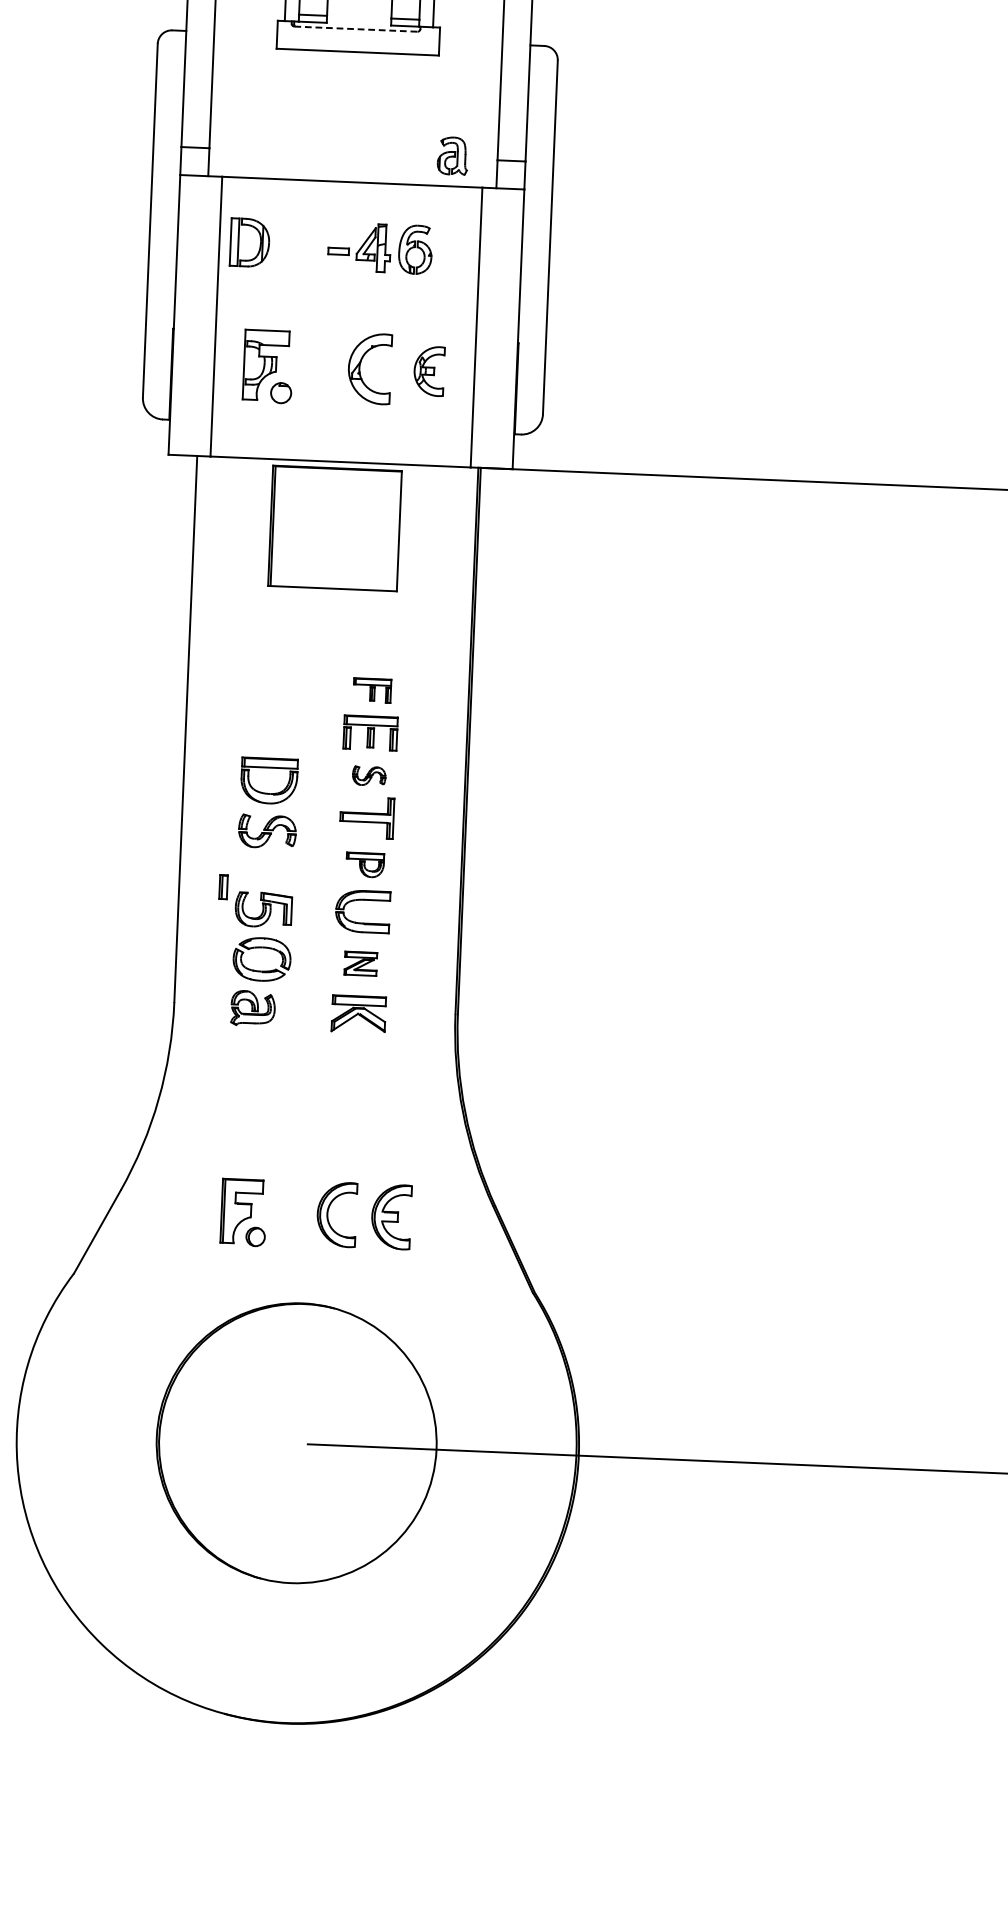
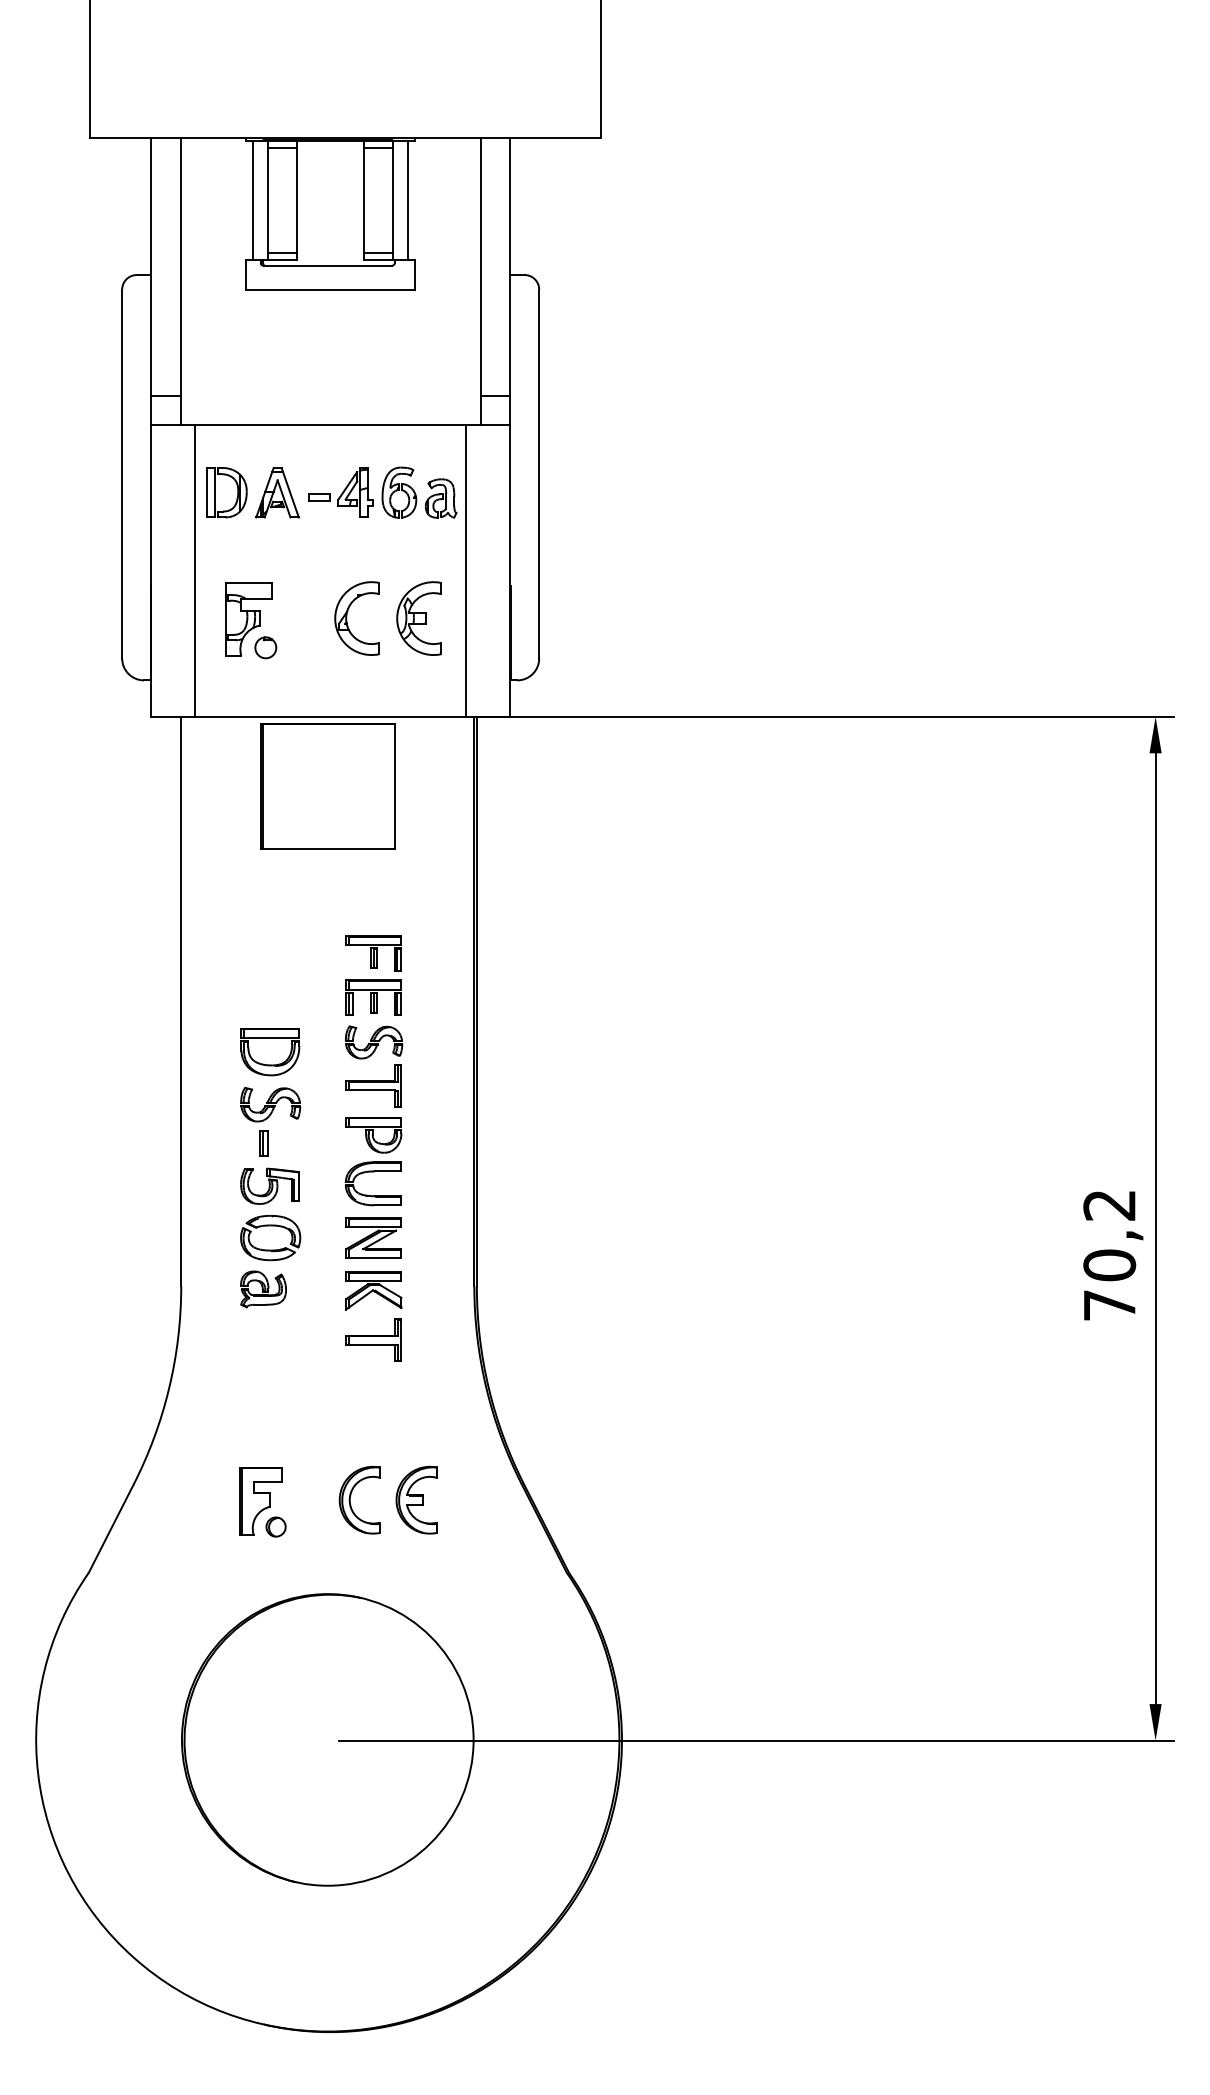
line: (356, 28) -> (328, 265), dashed -> solid
part: (453, 155) -> (441, 498), moved
part: (298, 244) -> (277, 492), added
part: (428, 371) -> (418, 618), size x1.43
part: (372, 690) -> (373, 953), size x1.43
part: (369, 776) -> (374, 1042), size x1.67
part: (364, 865) -> (373, 1135), size x1.43
part: (222, 887) -> (263, 1143), moved
part: (360, 963) -> (373, 1237), size x1.67
part: (356, 1060) -> (373, 1339), added

